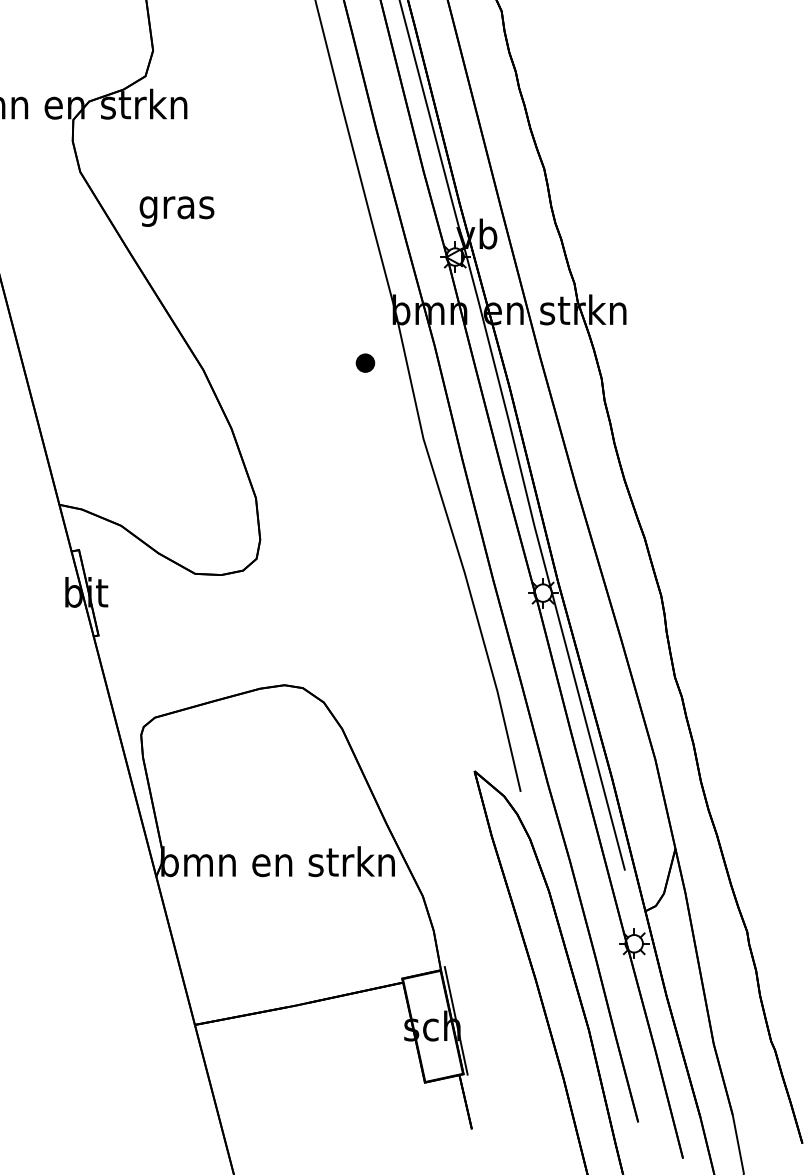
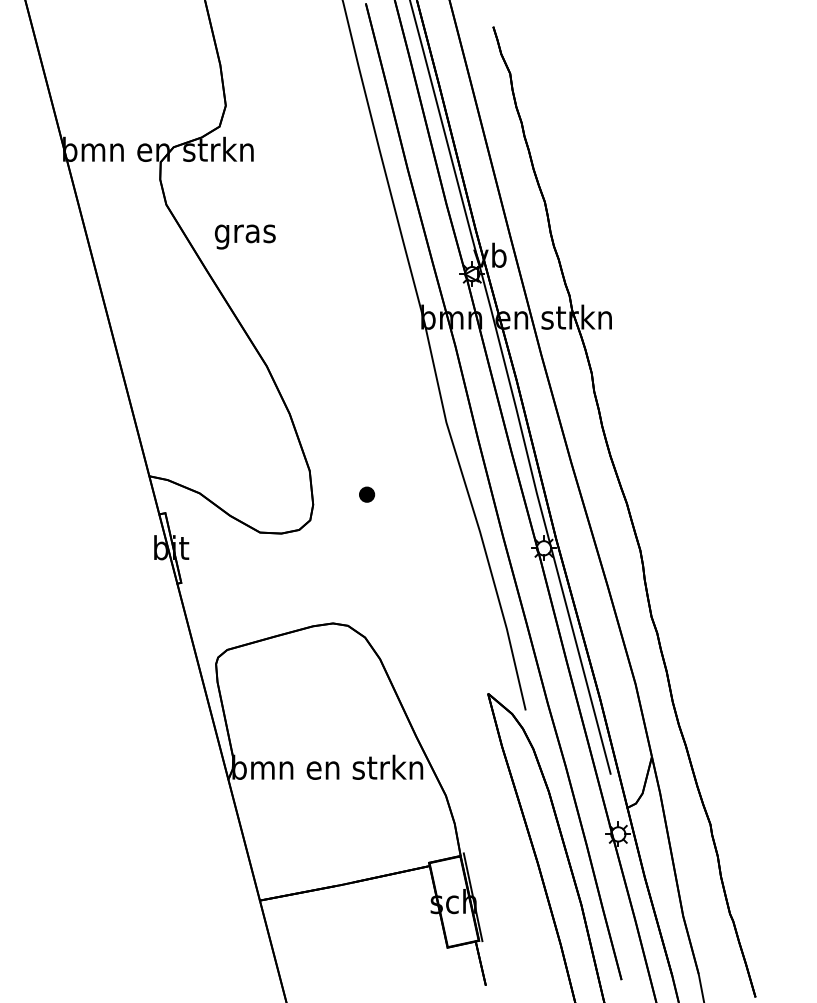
part: (366, 362) -> (367, 494), moved

